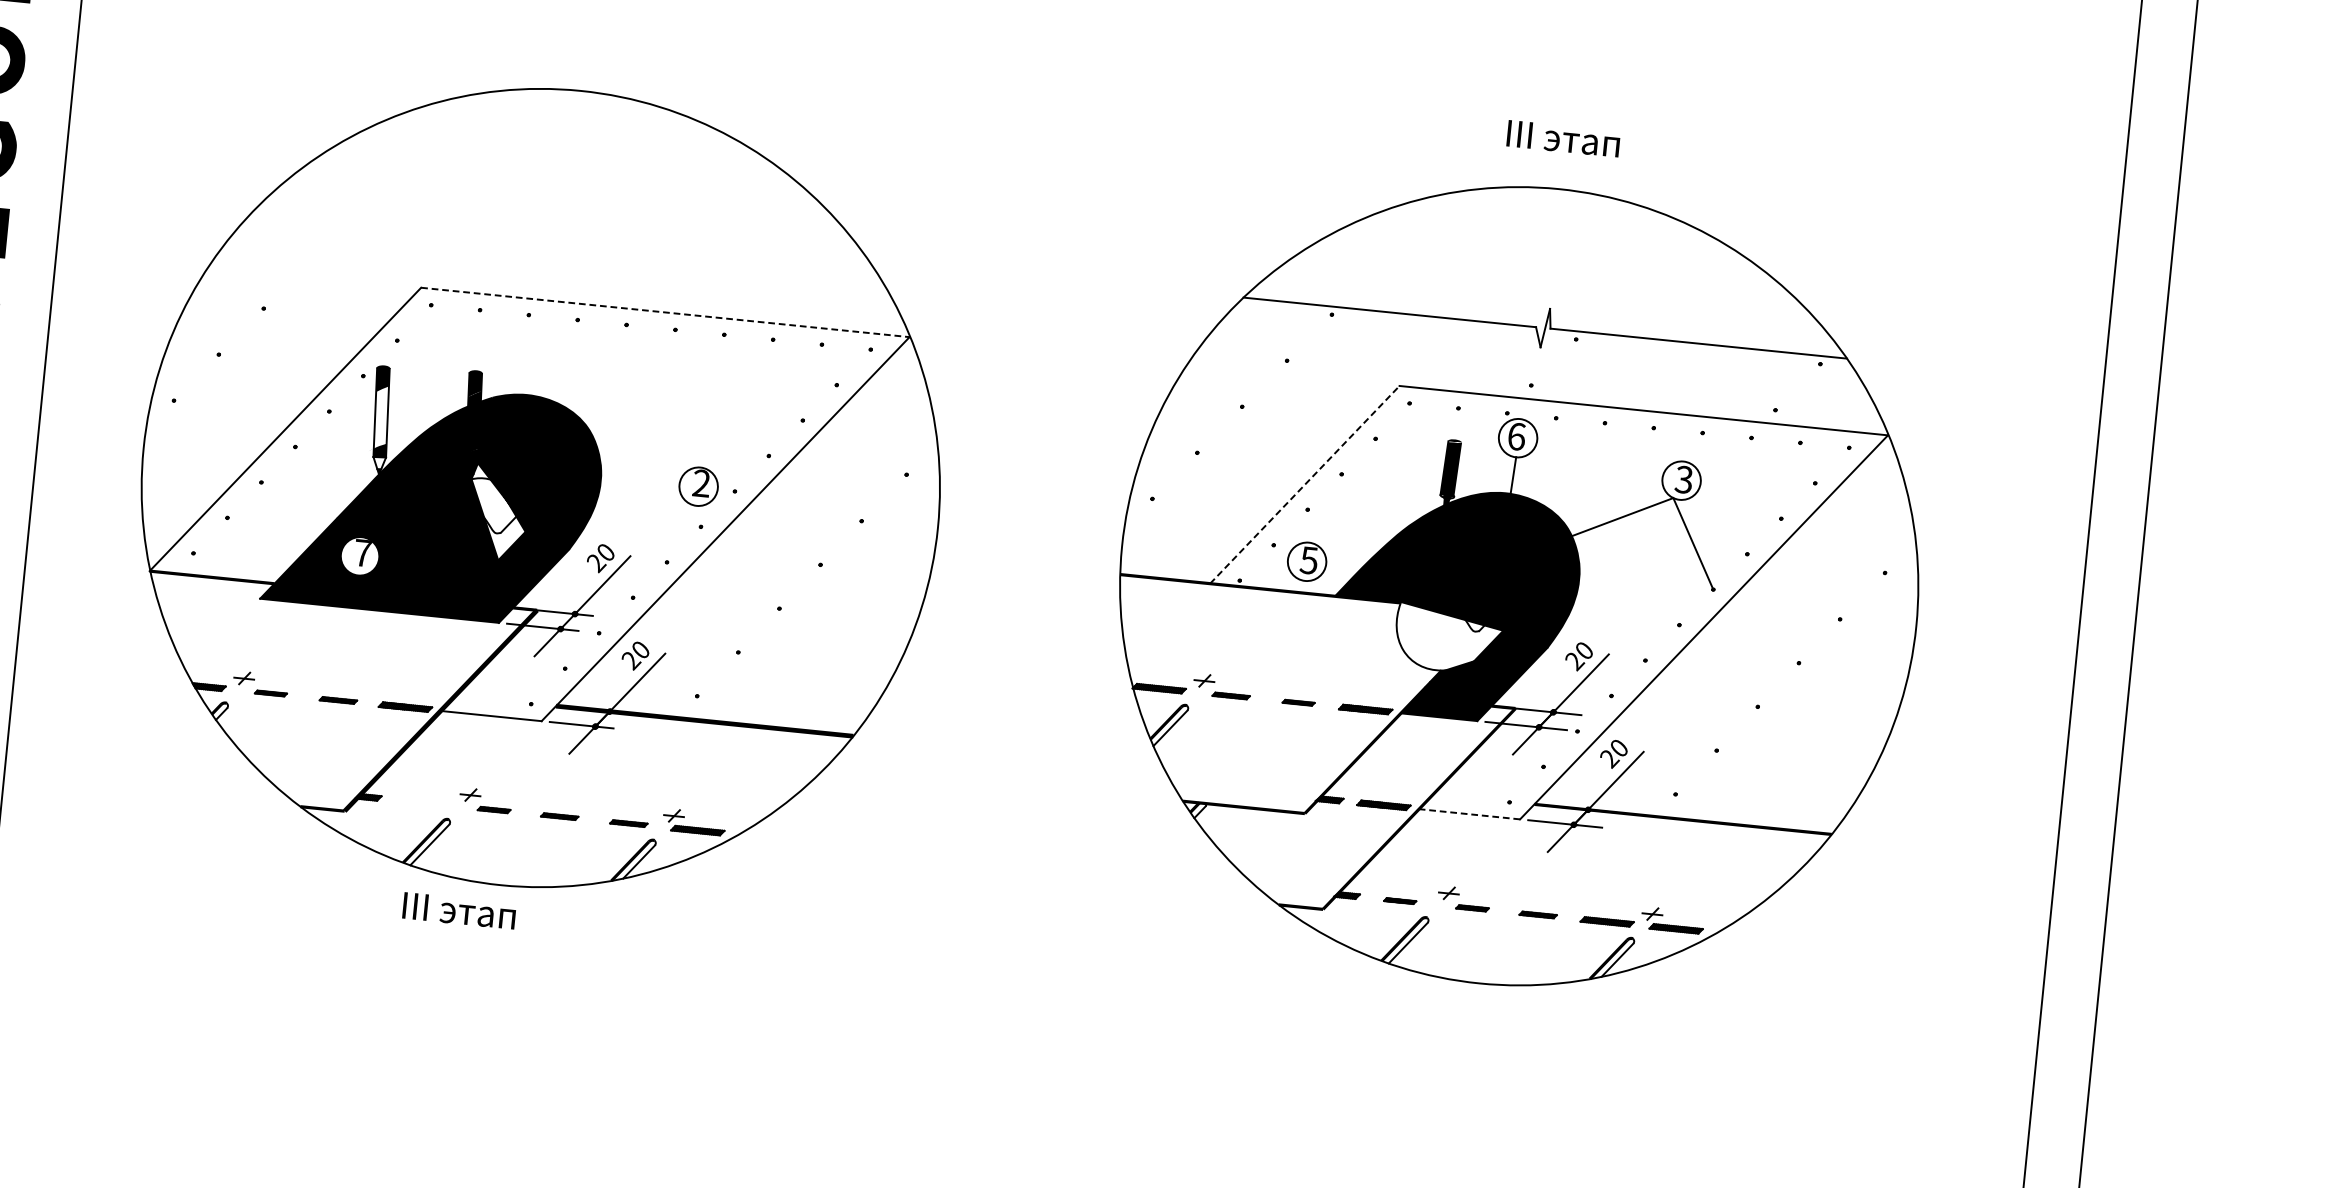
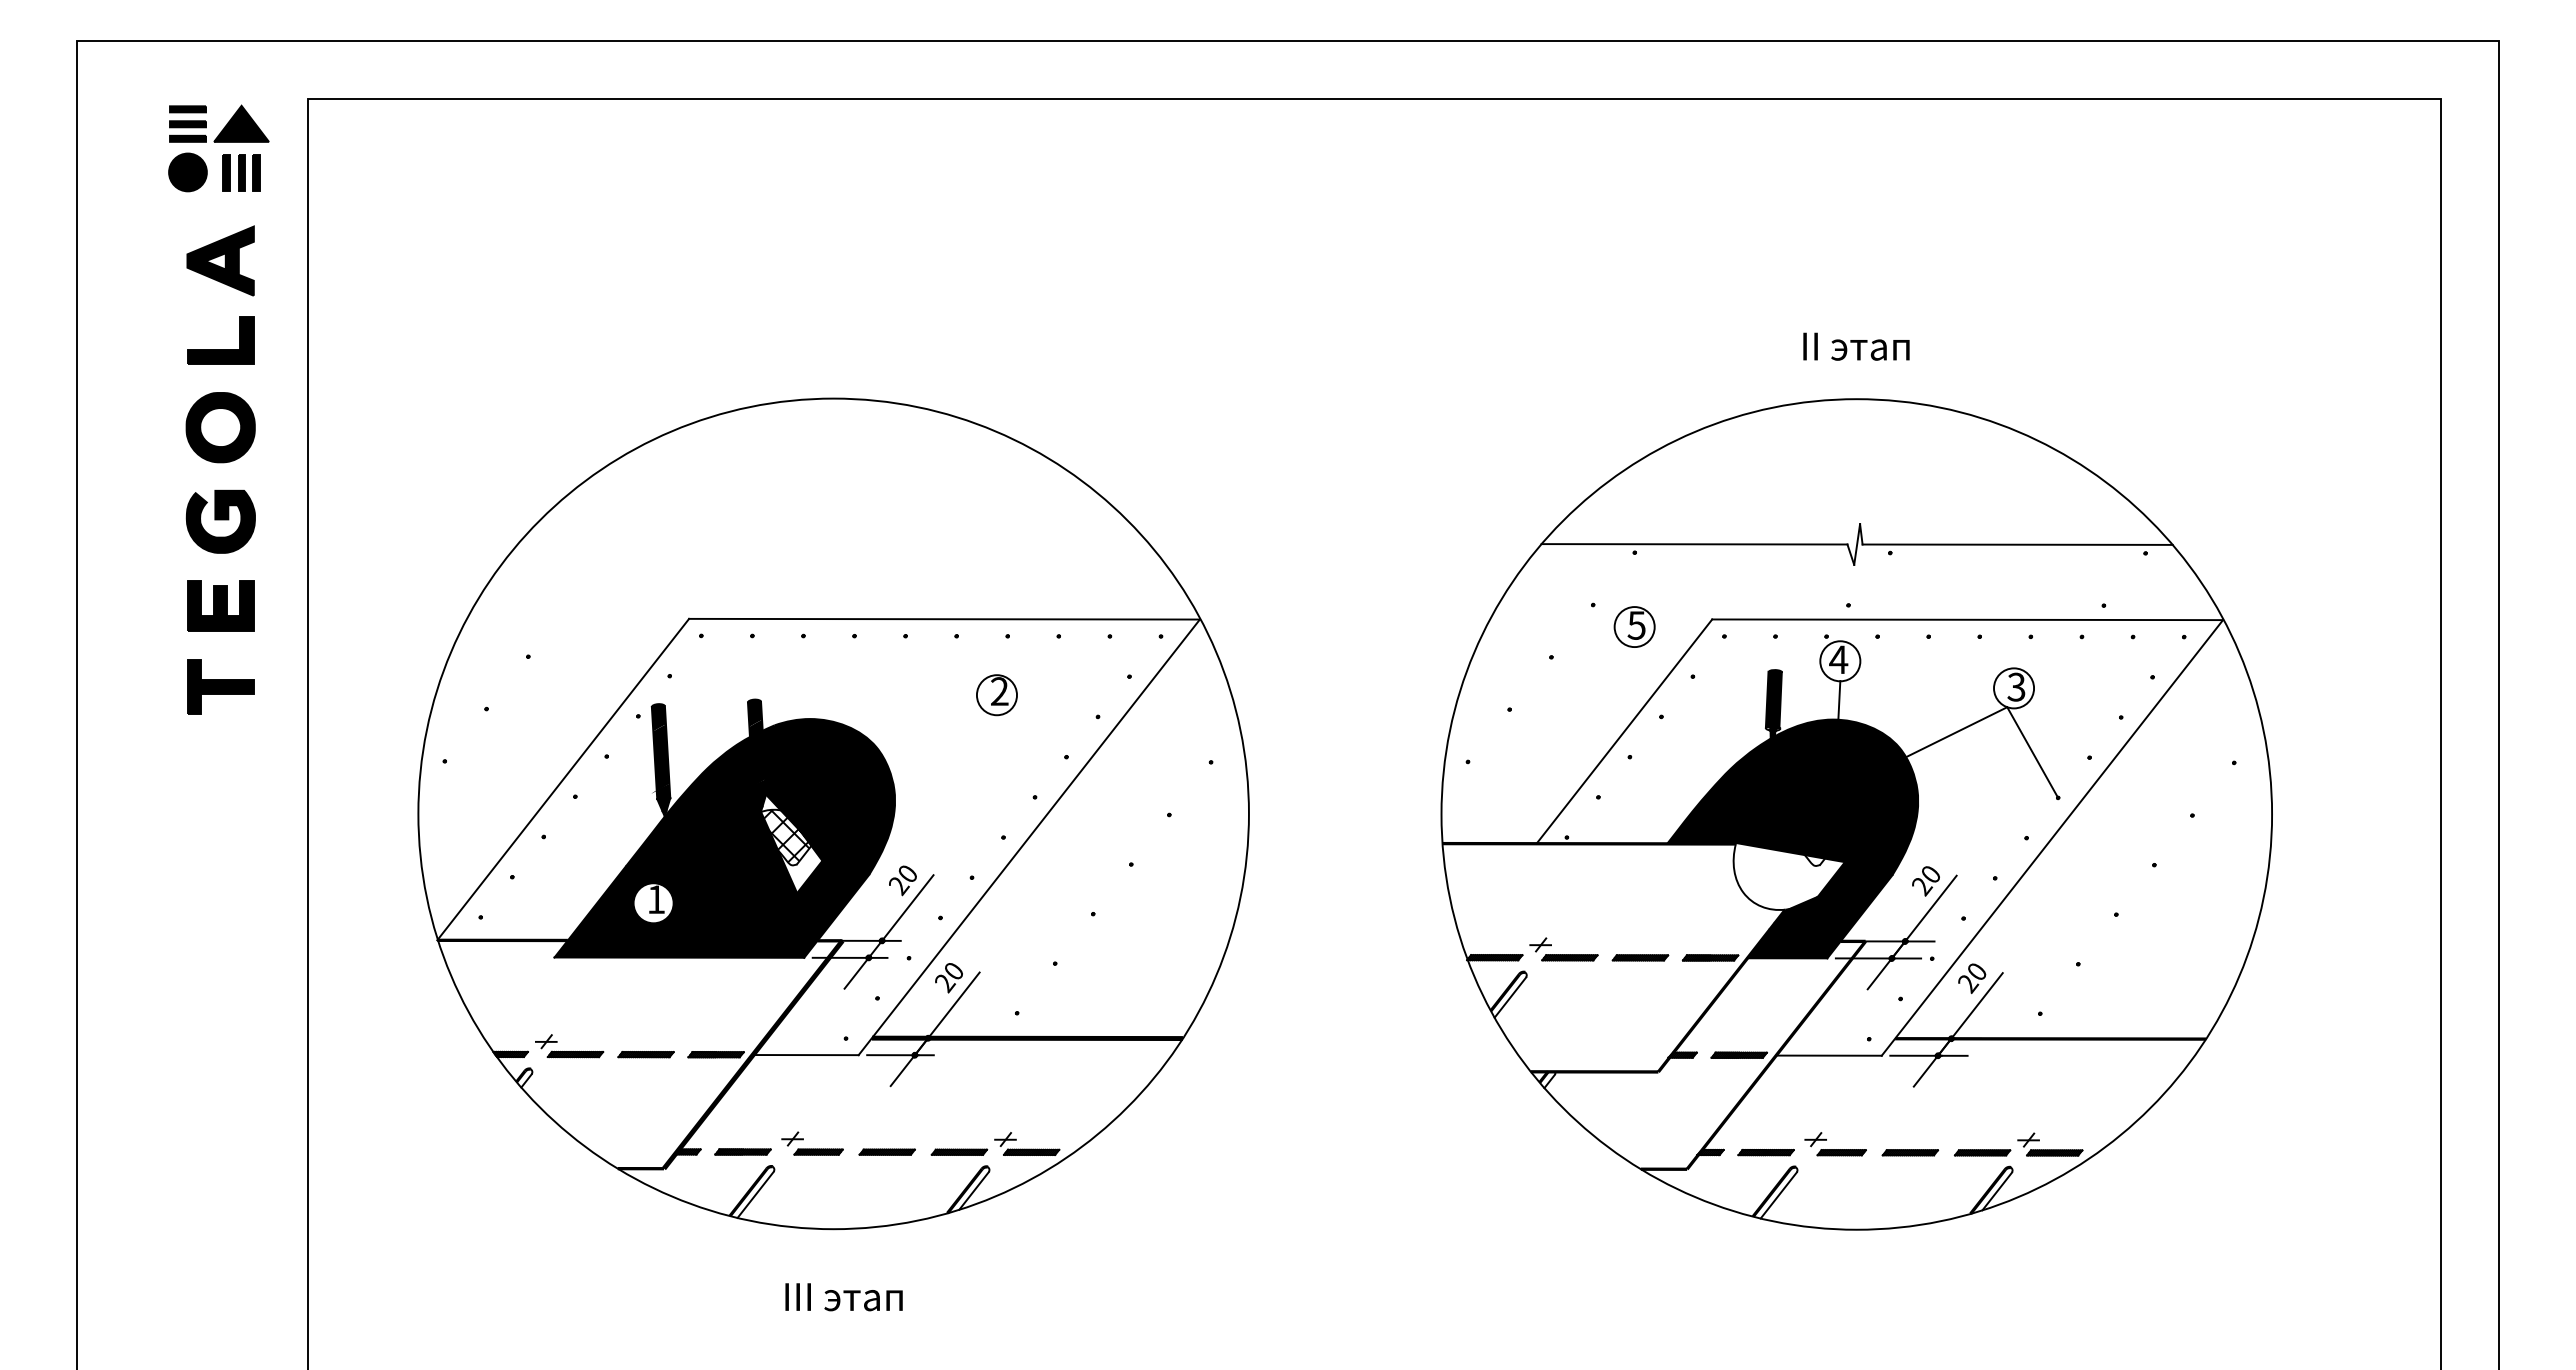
text: (1563, 138) -> (1856, 346), III этап -> II этап
line: (666, 312) -> (945, 619), dashed -> solid
fill: (380, 418) -> (660, 758), added
text: (1516, 436) -> (1838, 659), 6 -> 4
fill: (378, 462) -> (663, 804), added
line: (1304, 484) -> (1624, 731), dashed -> solid
part: (698, 486) -> (996, 695), moved
hatch: (484, 503) -> (776, 835), added
text: (362, 552) -> (655, 899), 7 -> 1
part: (1307, 561) -> (1634, 626), moved
part: (270, 693) -> (575, 1054), size x1.67
part: (1230, 695) -> (1569, 957), size x1.43
part: (337, 700) -> (645, 1054), size x1.43
part: (1298, 702) -> (1640, 957), size x1.67
part: (421, 802) -> (742, 1151), added
part: (494, 809) -> (818, 1151), size x1.43
line: (1469, 814) -> (1828, 1055), dashed -> solid
part: (559, 815) -> (886, 1151), size x1.43
part: (628, 822) -> (959, 1151), size x1.43
part: (1399, 900) -> (1765, 1152), size x1.67
part: (1472, 908) -> (1841, 1152), size x1.43
text: (458, 911) -> (843, 1297), moved
part: (1538, 914) -> (1910, 1152), size x1.43

